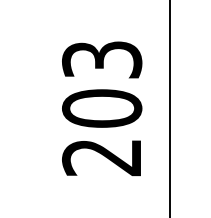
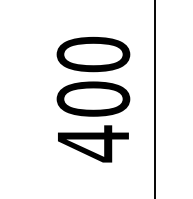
text: (102, 109) -> (93, 99), 203 -> 400

